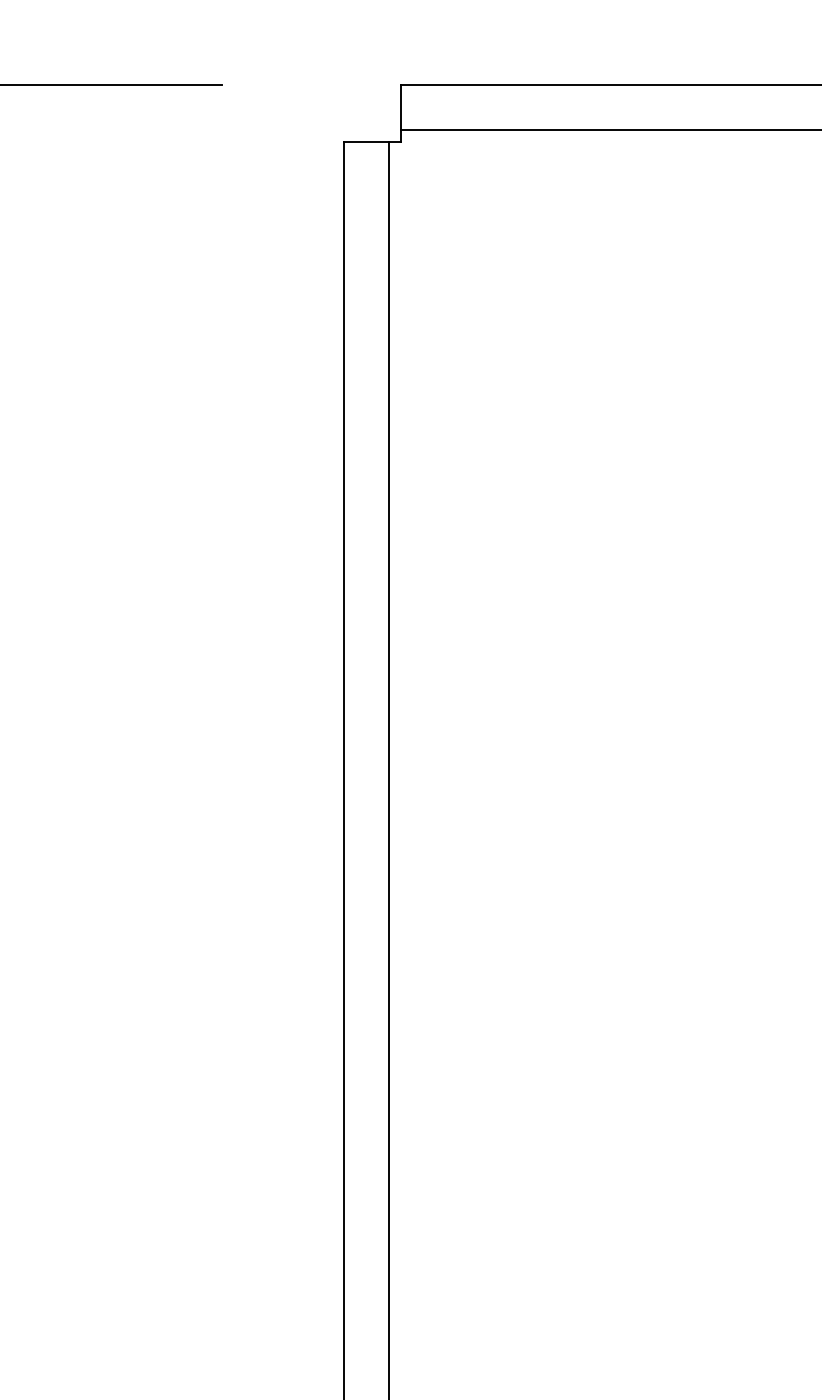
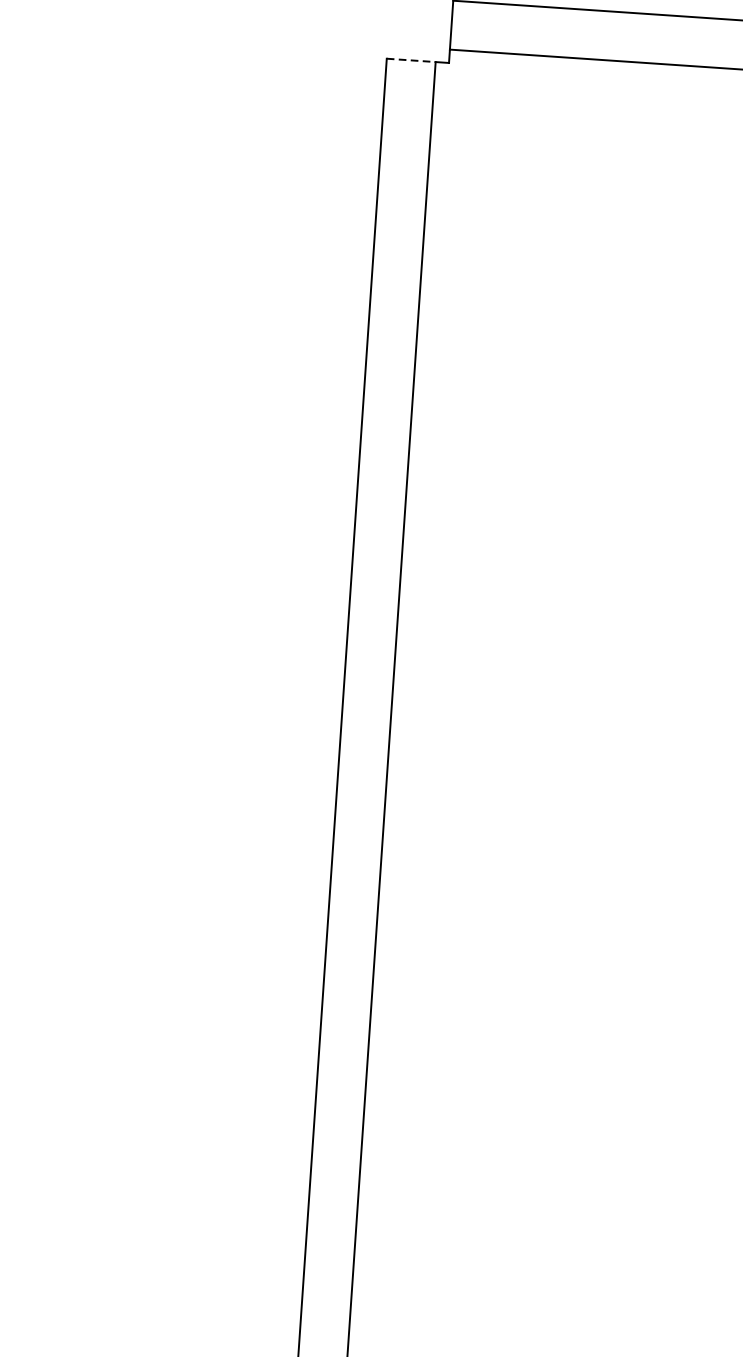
line: (367, 142) -> (412, 60), solid -> dashed

